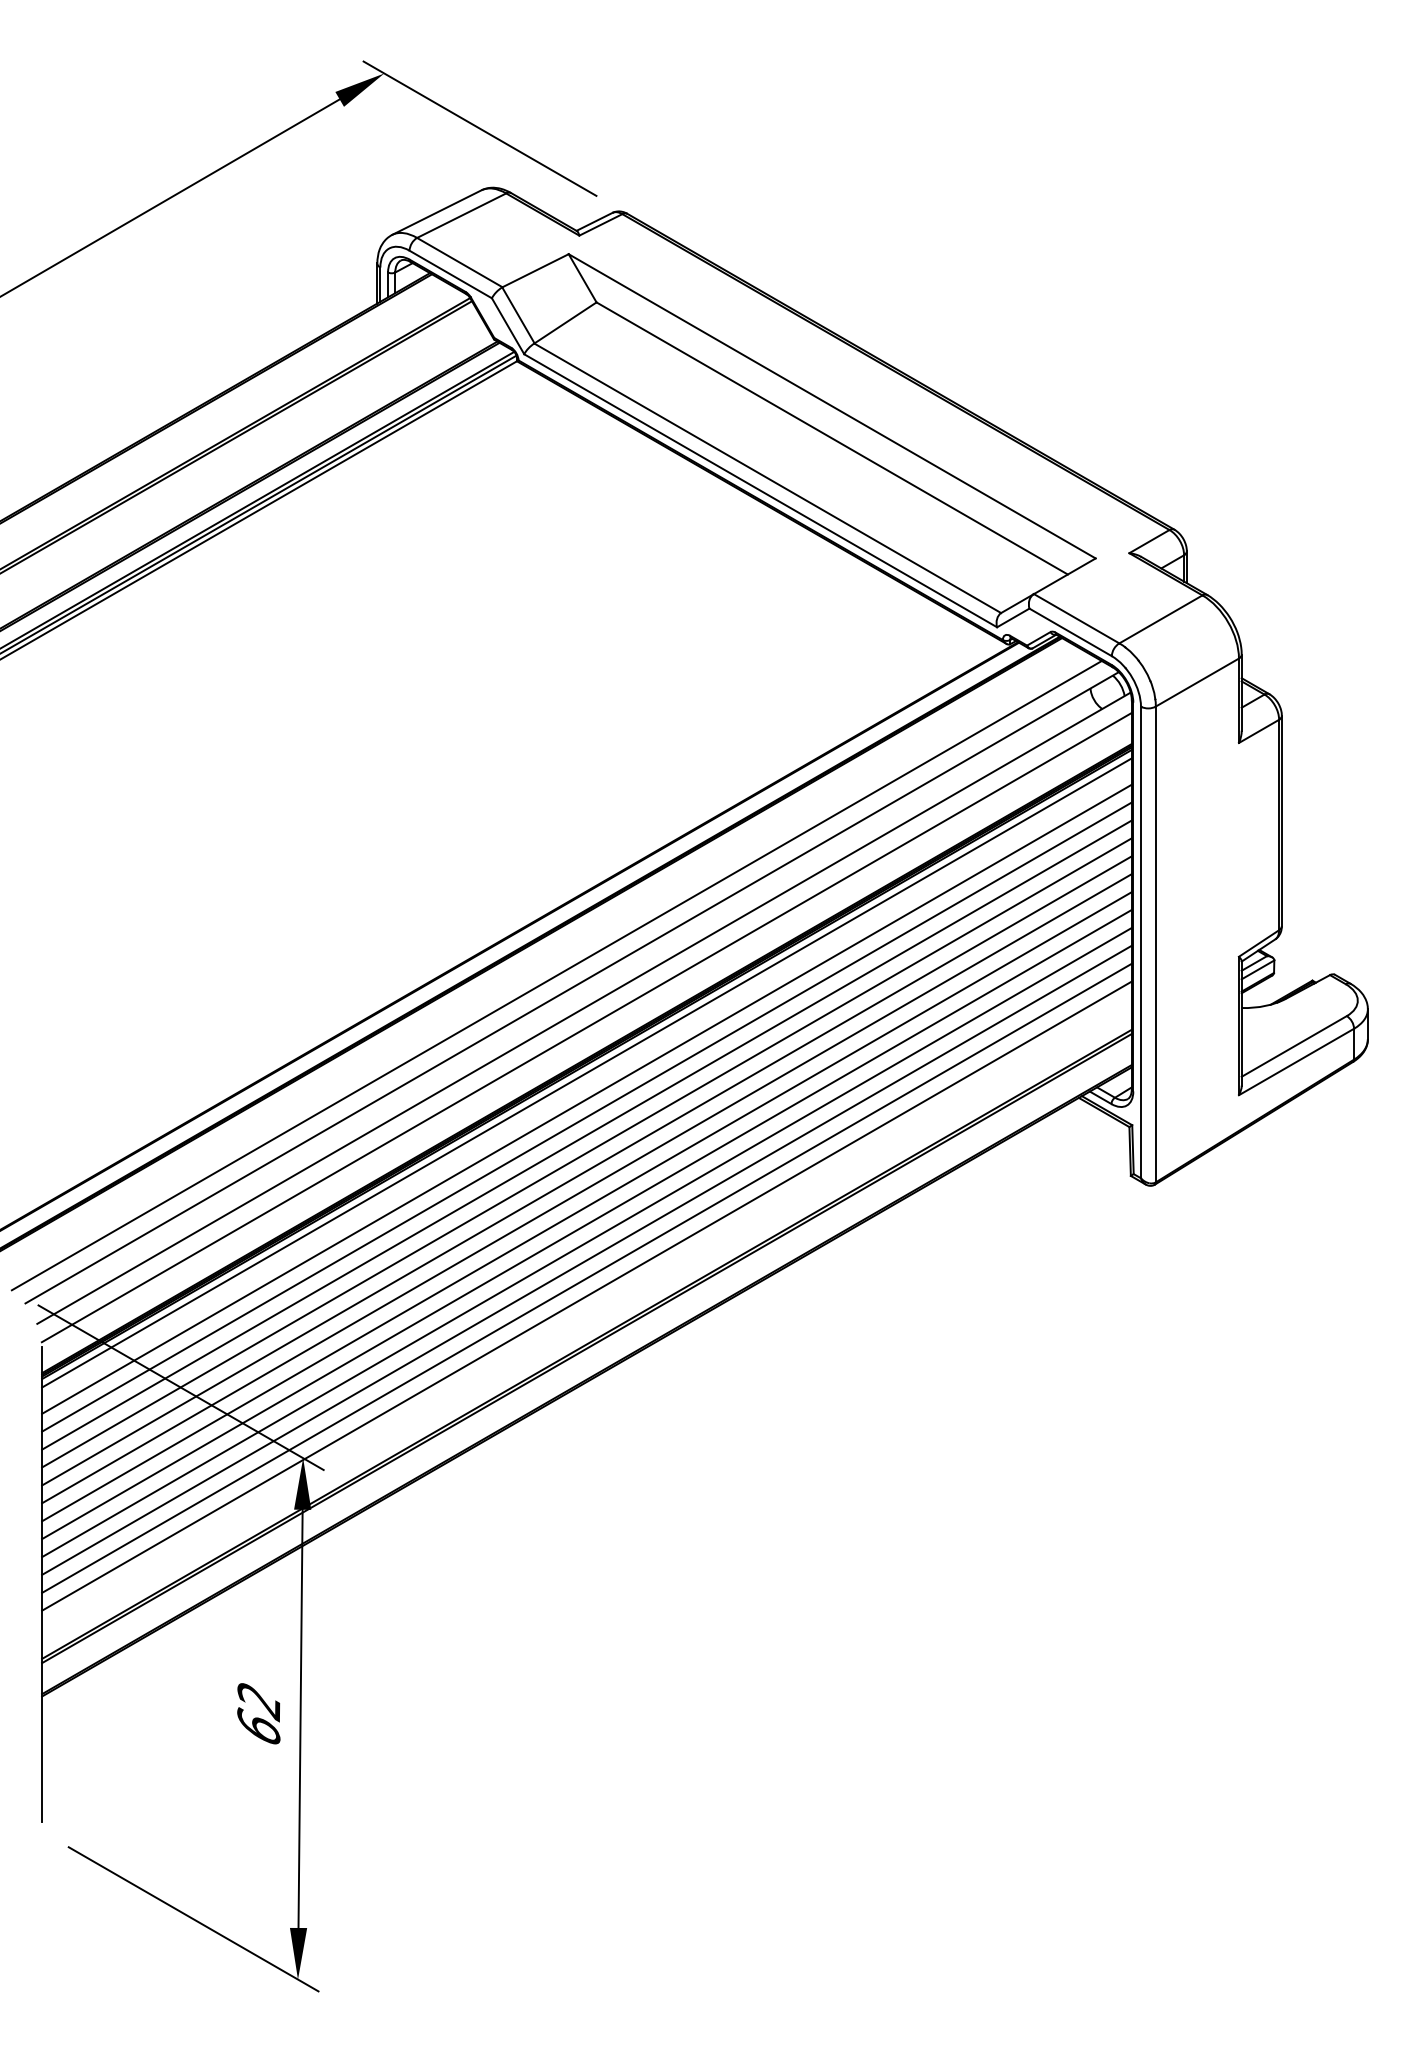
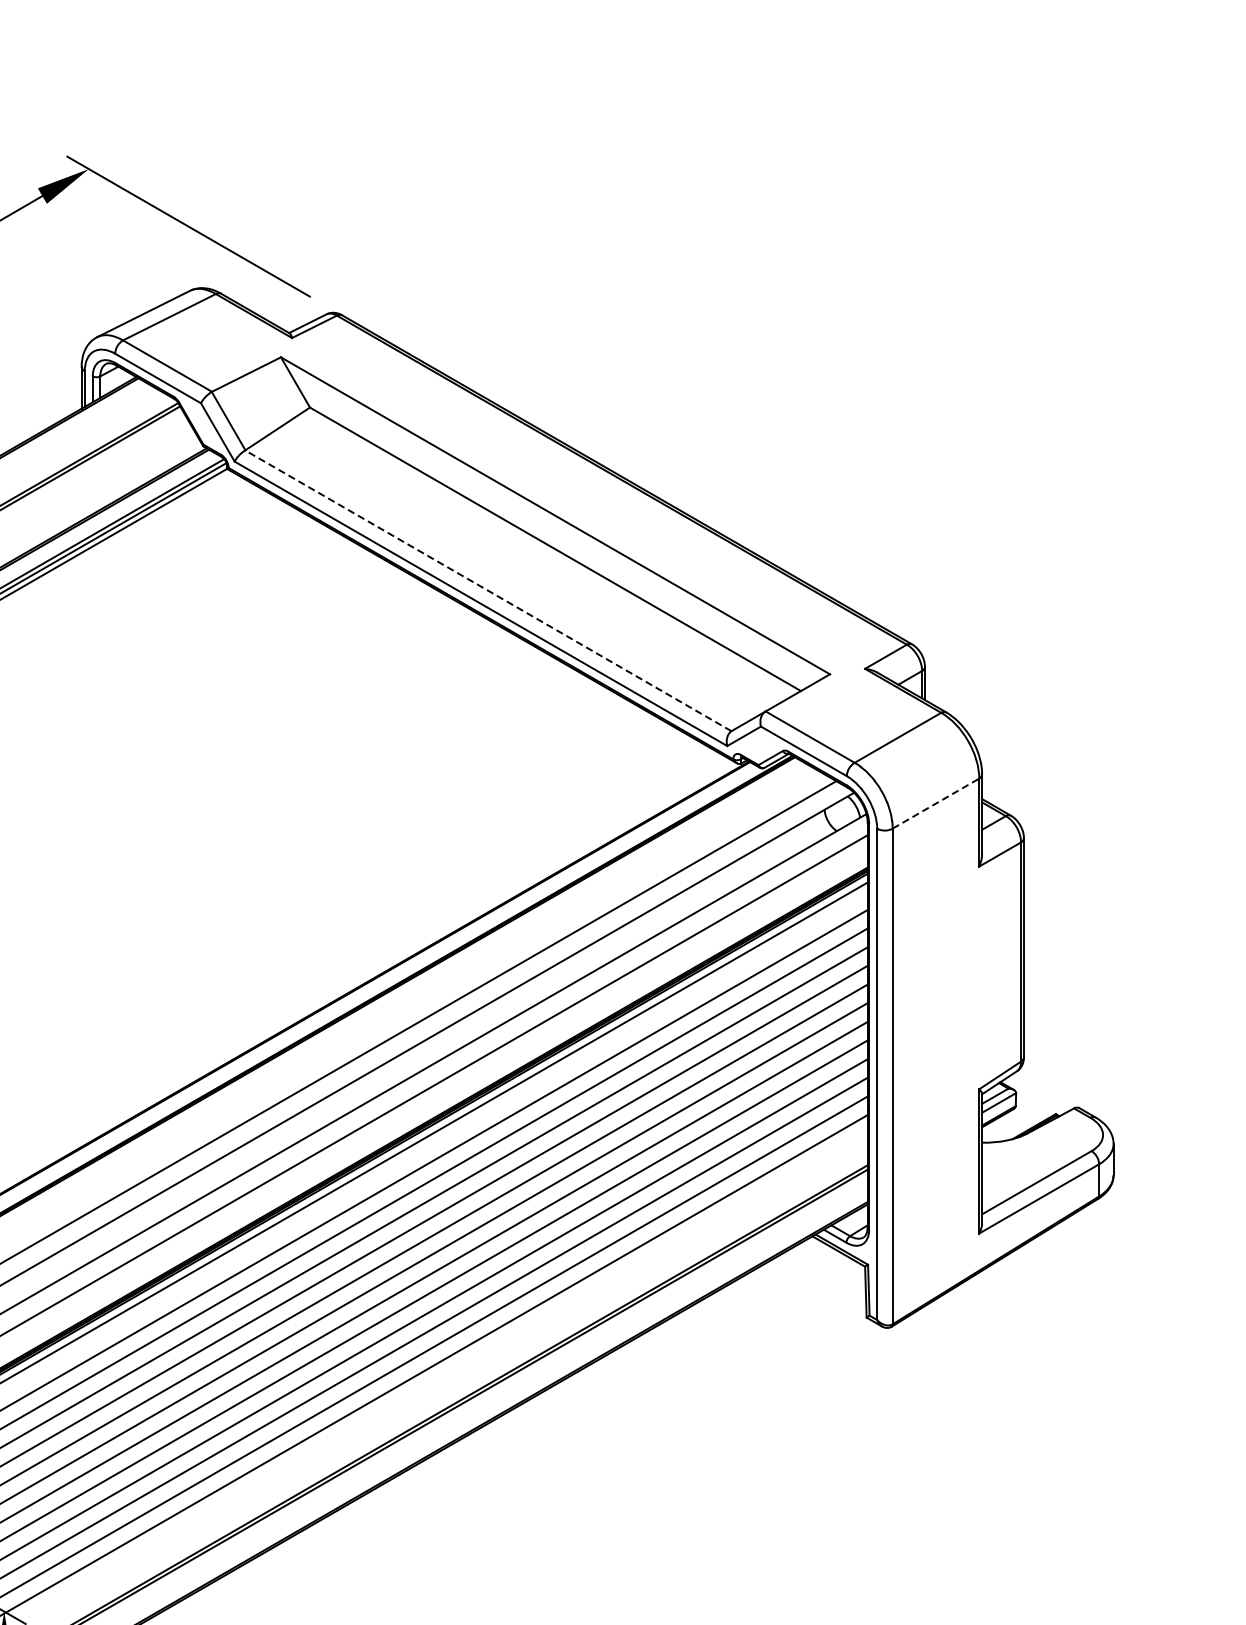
line: (767, 478) -> (488, 591), solid -> dashed
line: (1197, 682) -> (936, 803), solid -> dashed

